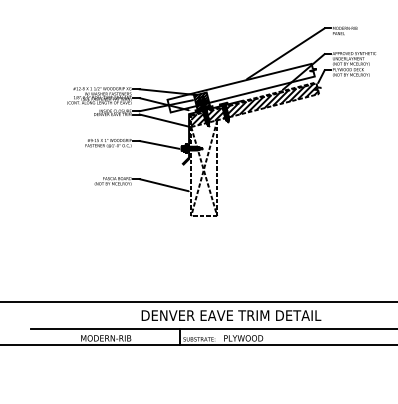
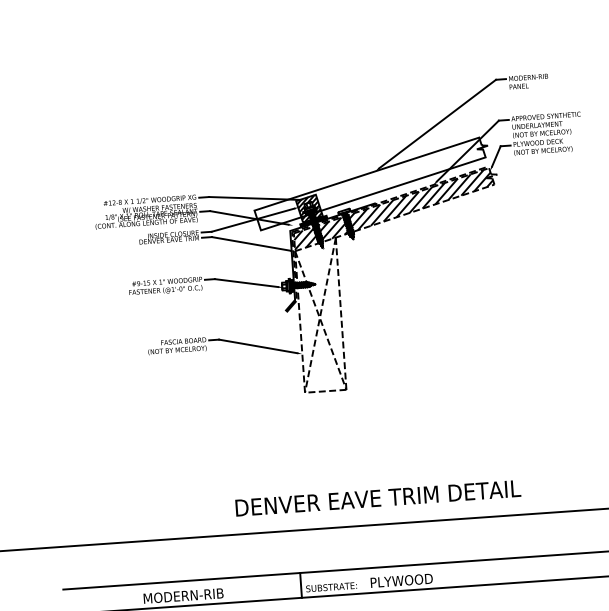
text: (231, 315) -> (378, 498), moved

